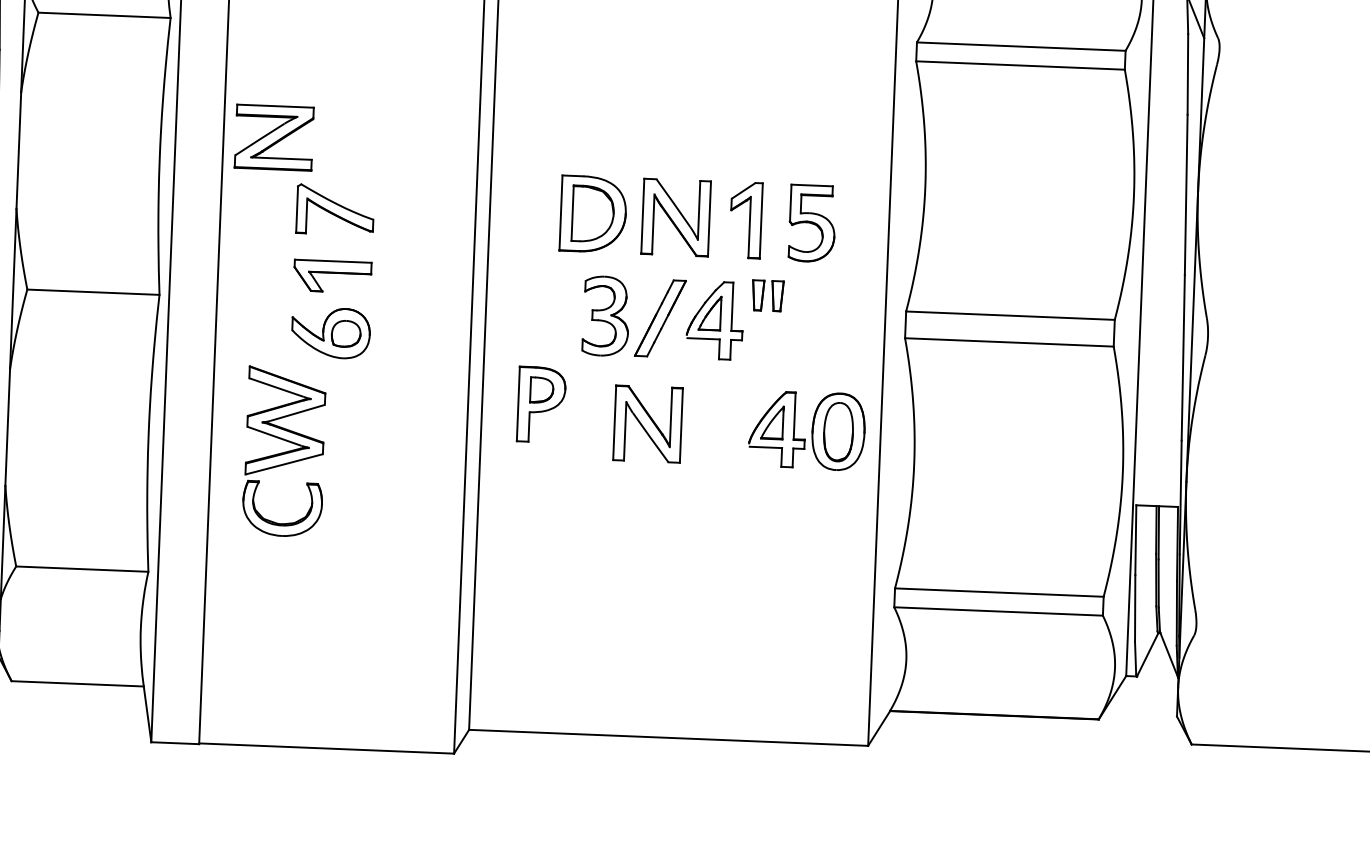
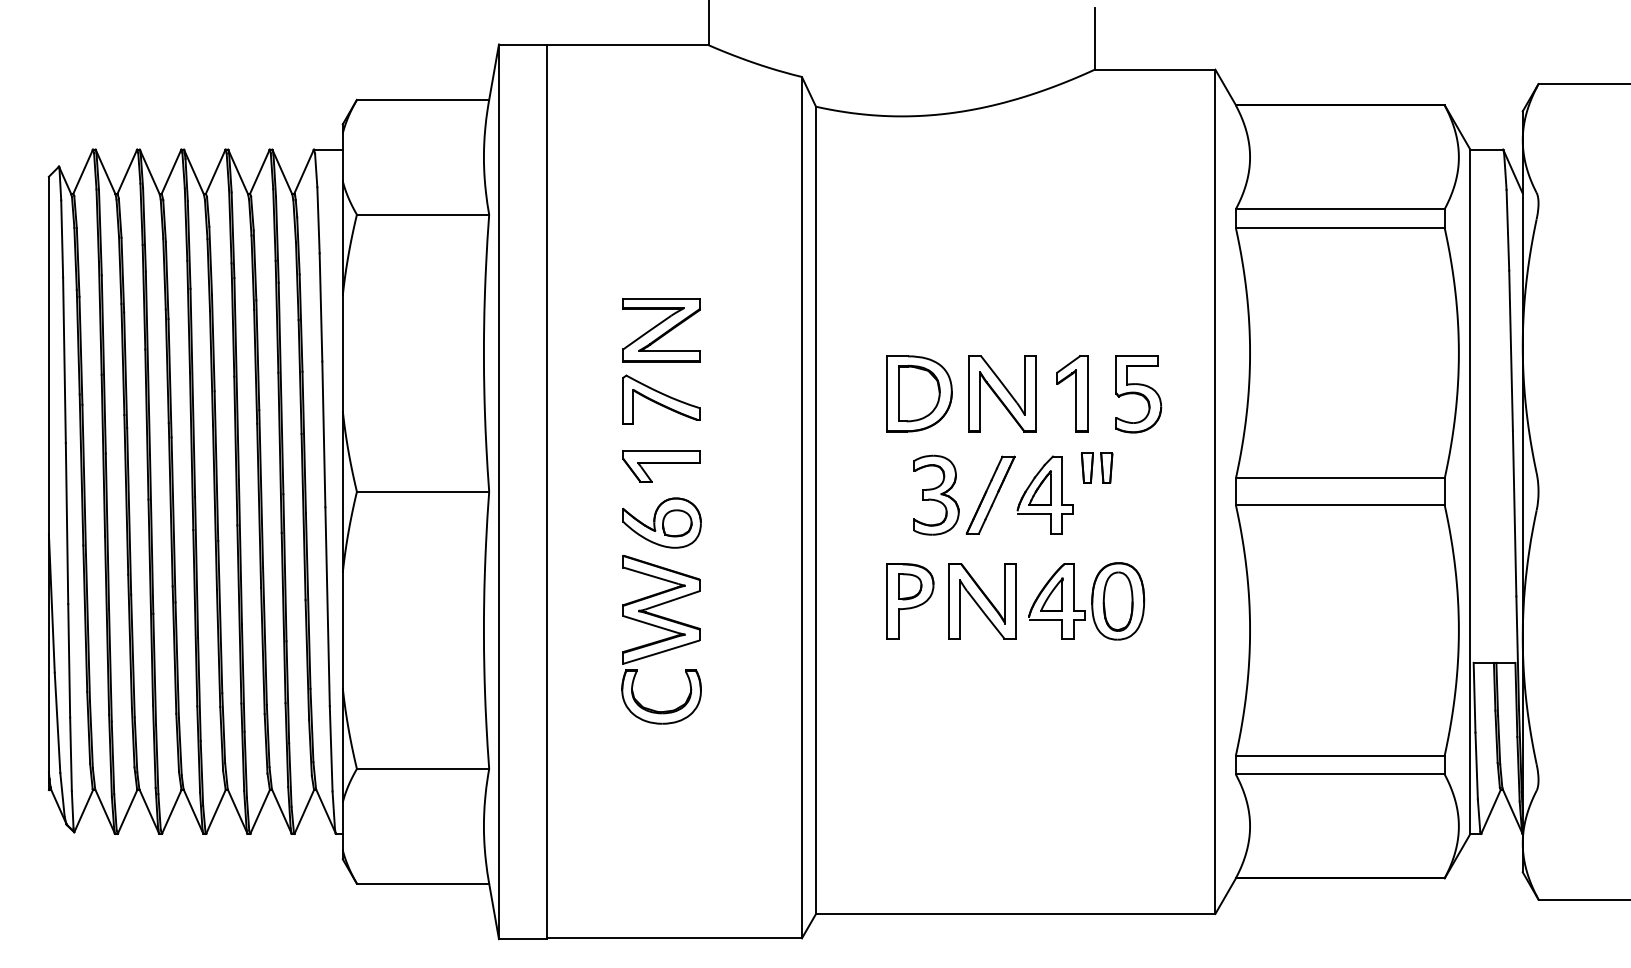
part: (274, 138) -> (661, 330), moved
part: (541, 404) -> (910, 601), moved
part: (806, 430) -> (1086, 601), moved
part: (284, 451) -> (661, 639), moved

